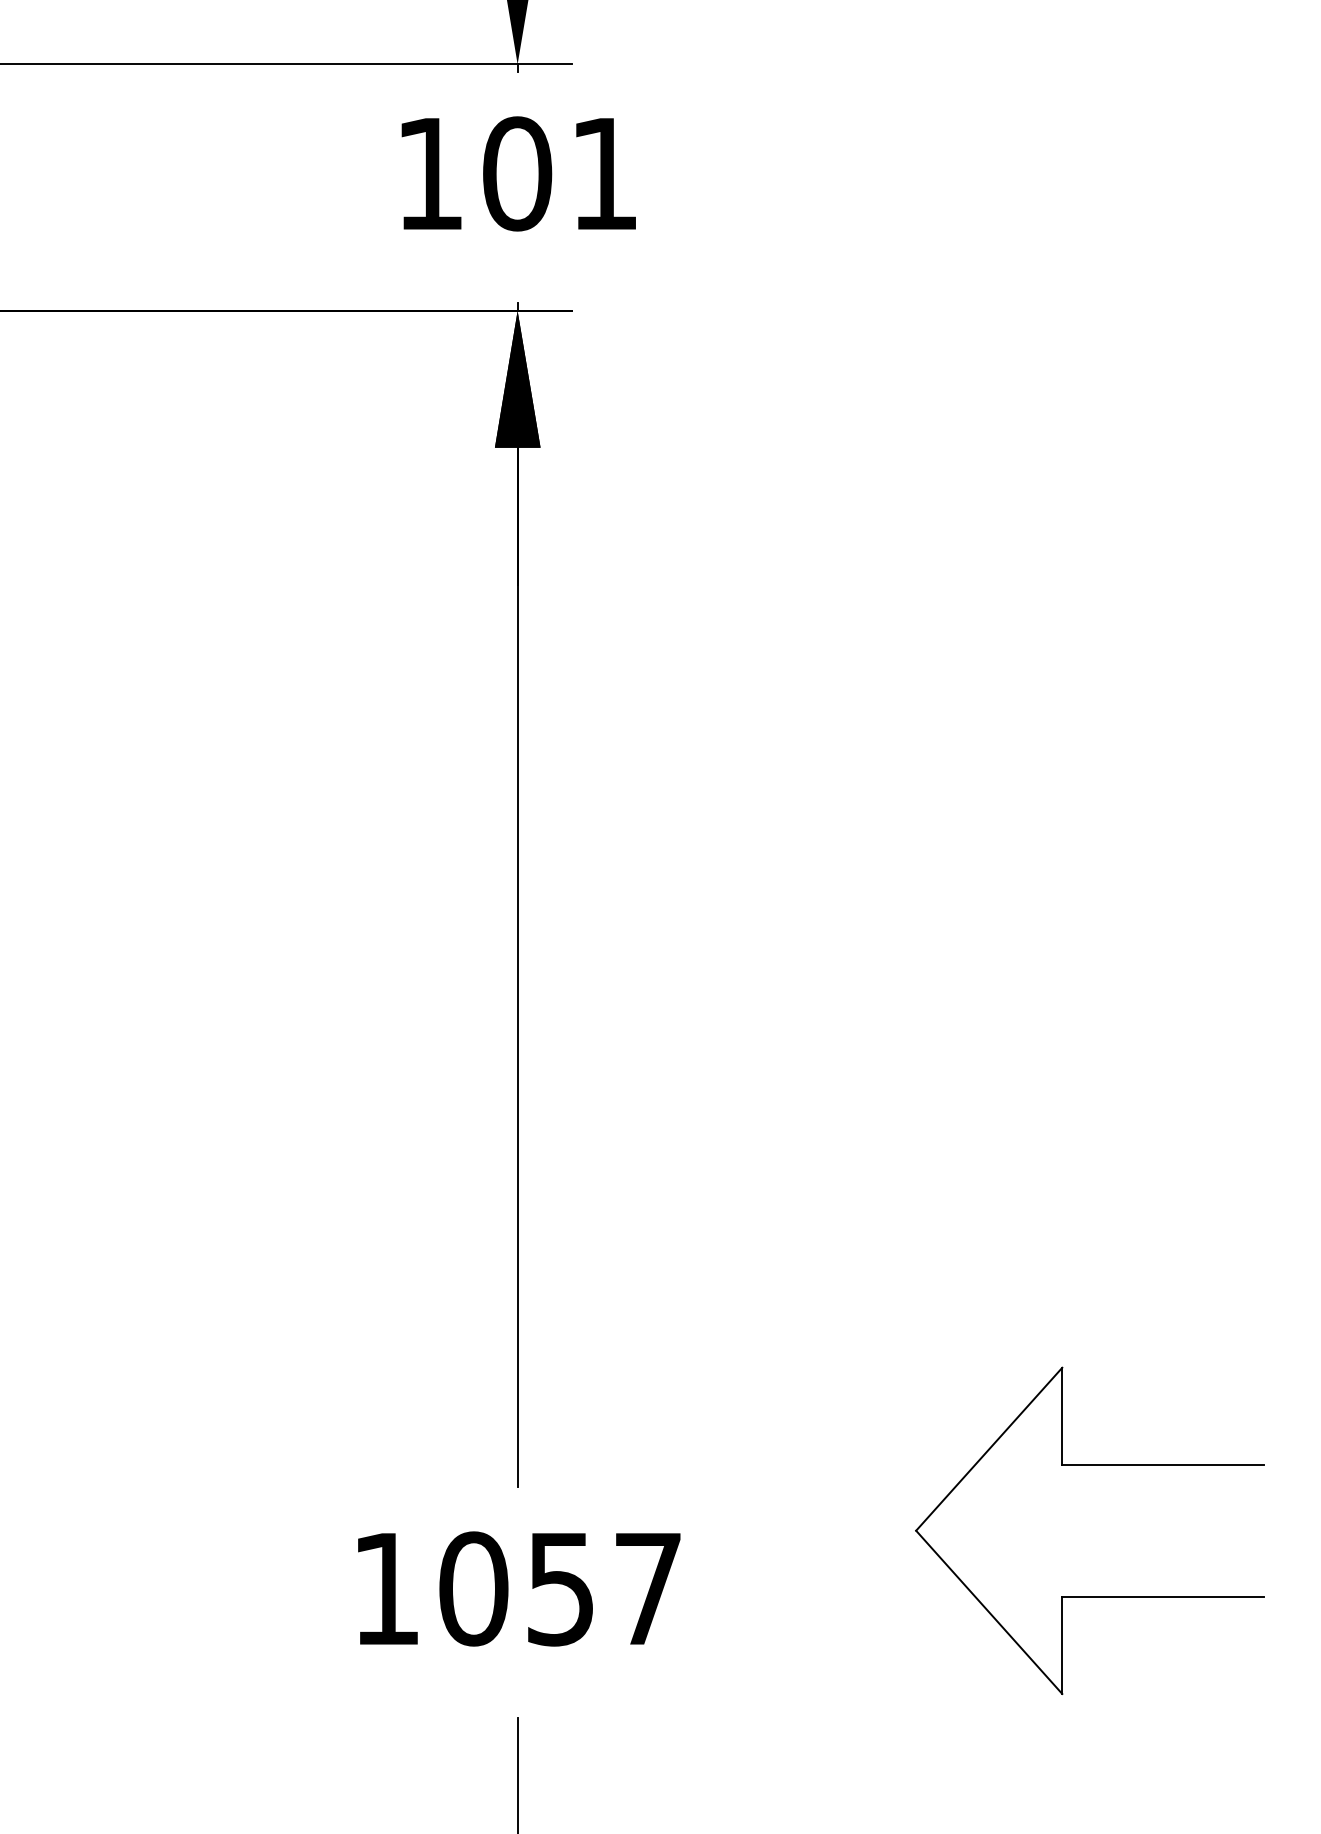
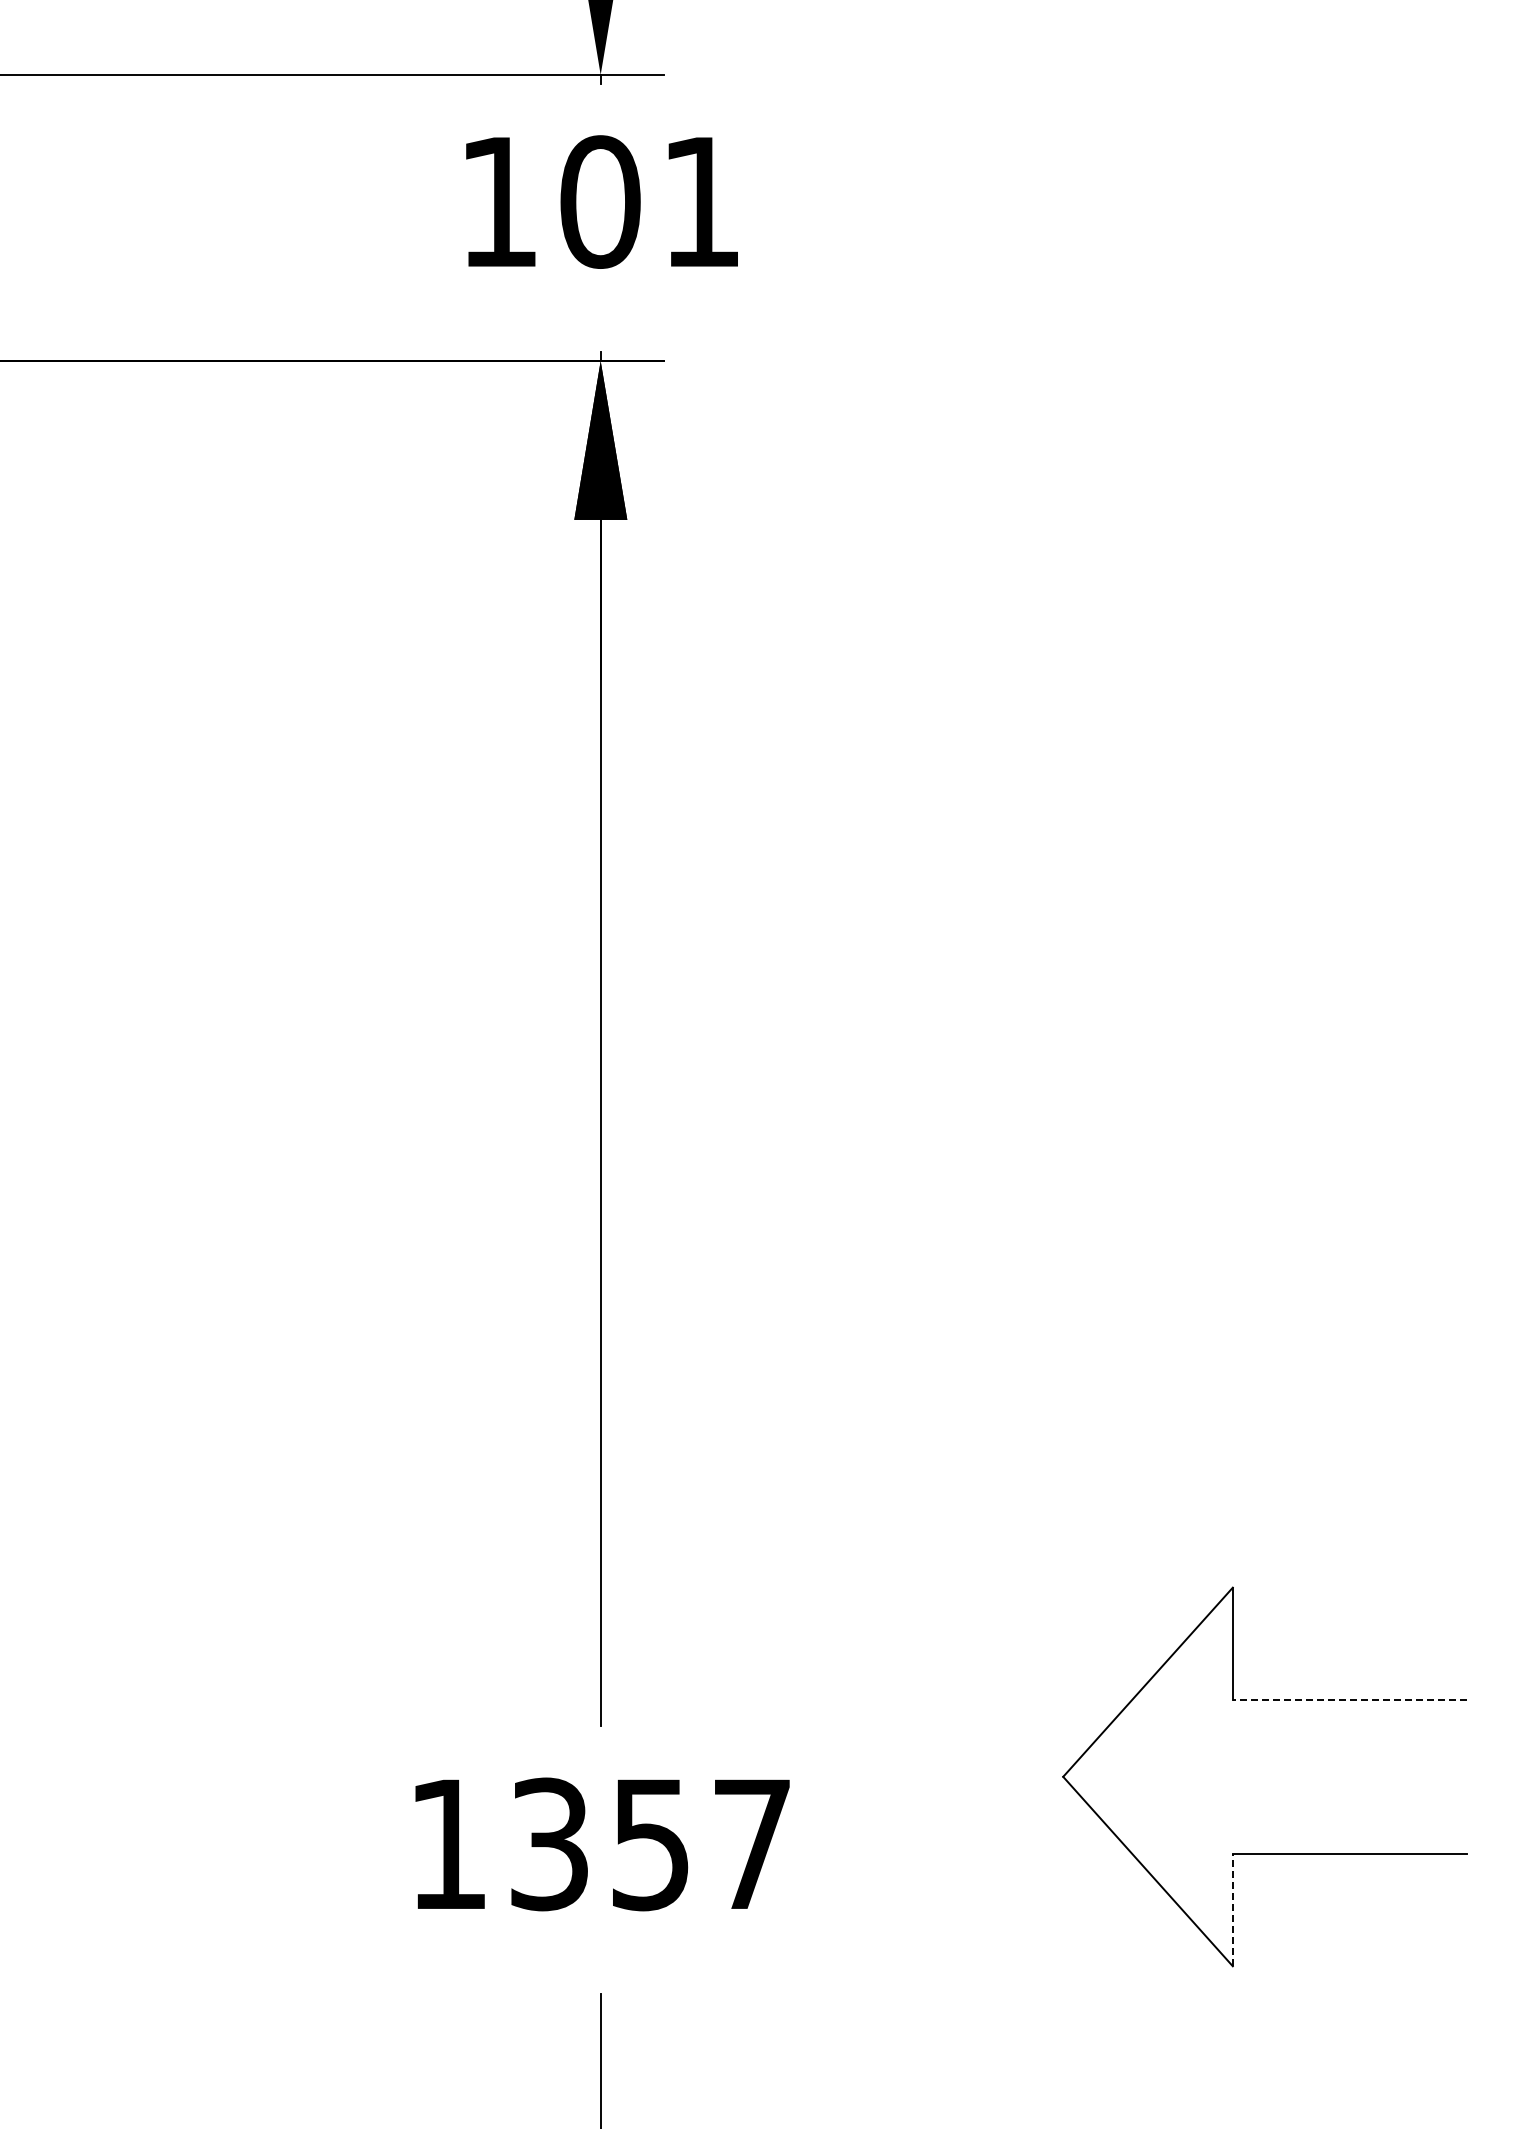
line: (1162, 1464) -> (1349, 1700), solid -> dashed
text: (474, 1589) -> (550, 1844), 1057 -> 1357
line: (1062, 1645) -> (1232, 1909), solid -> dashed

